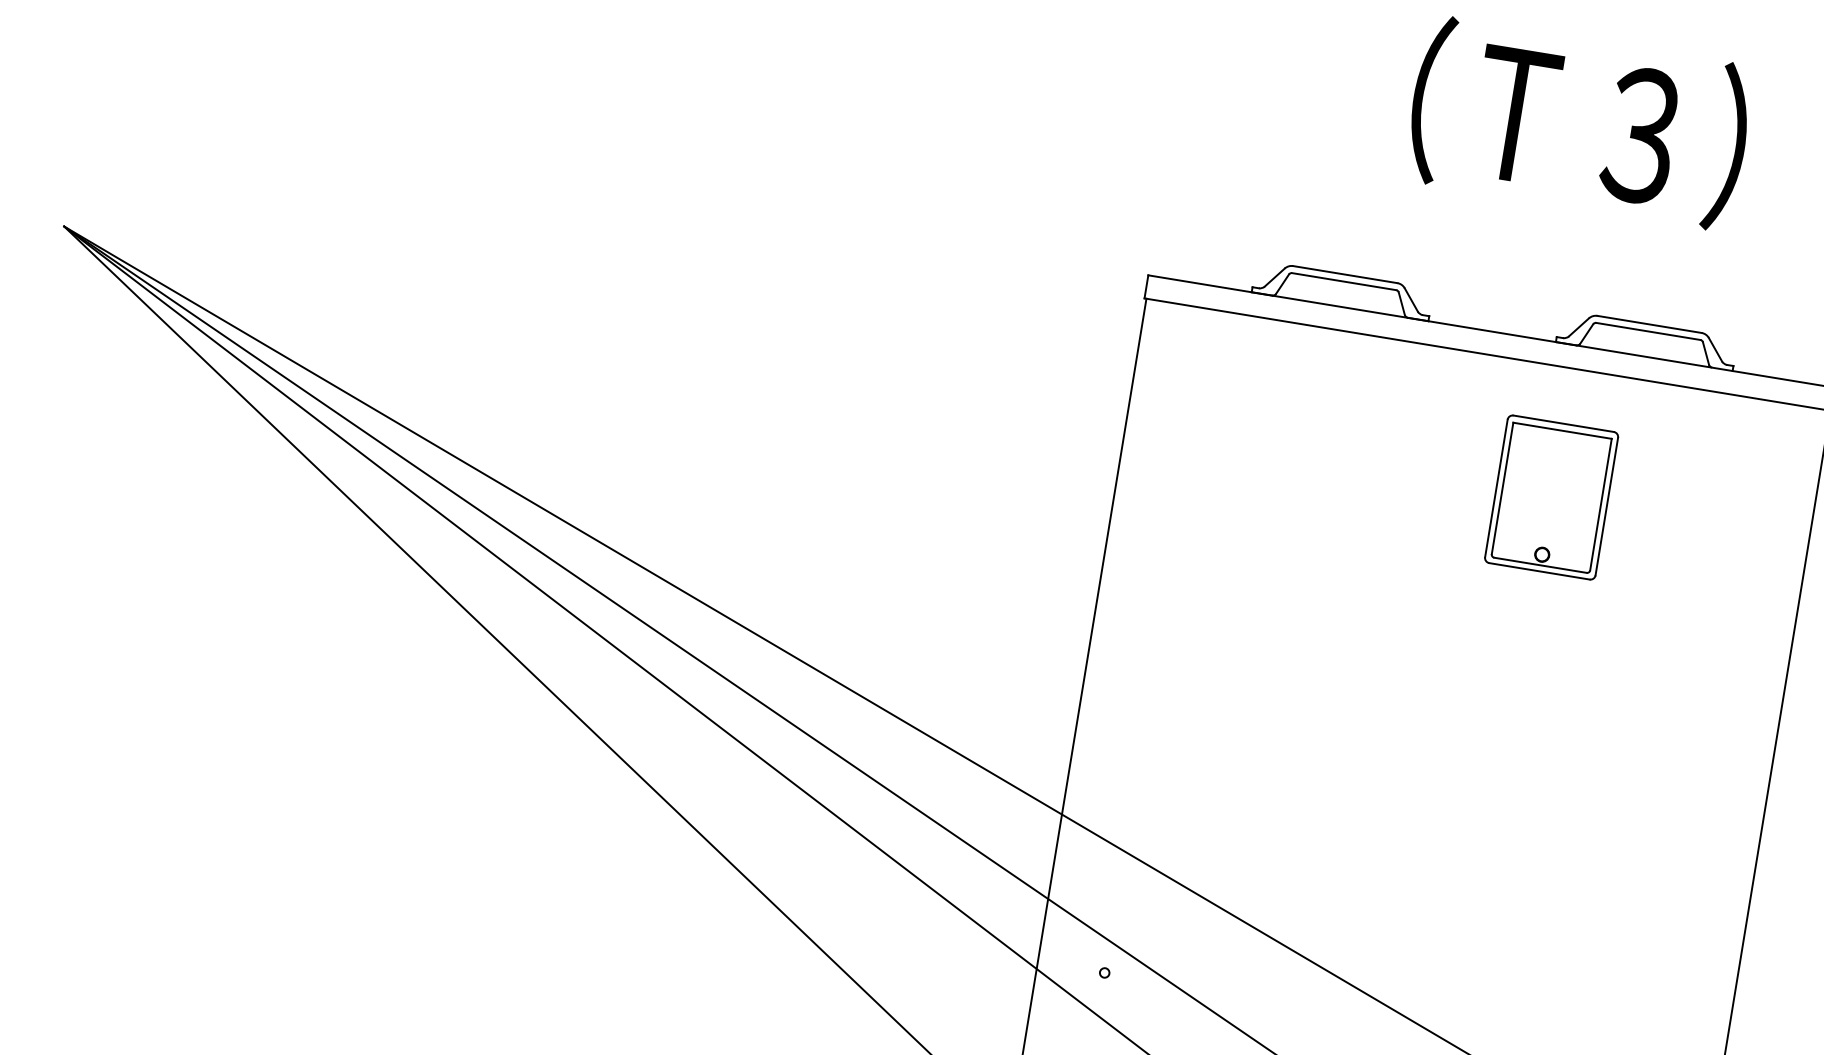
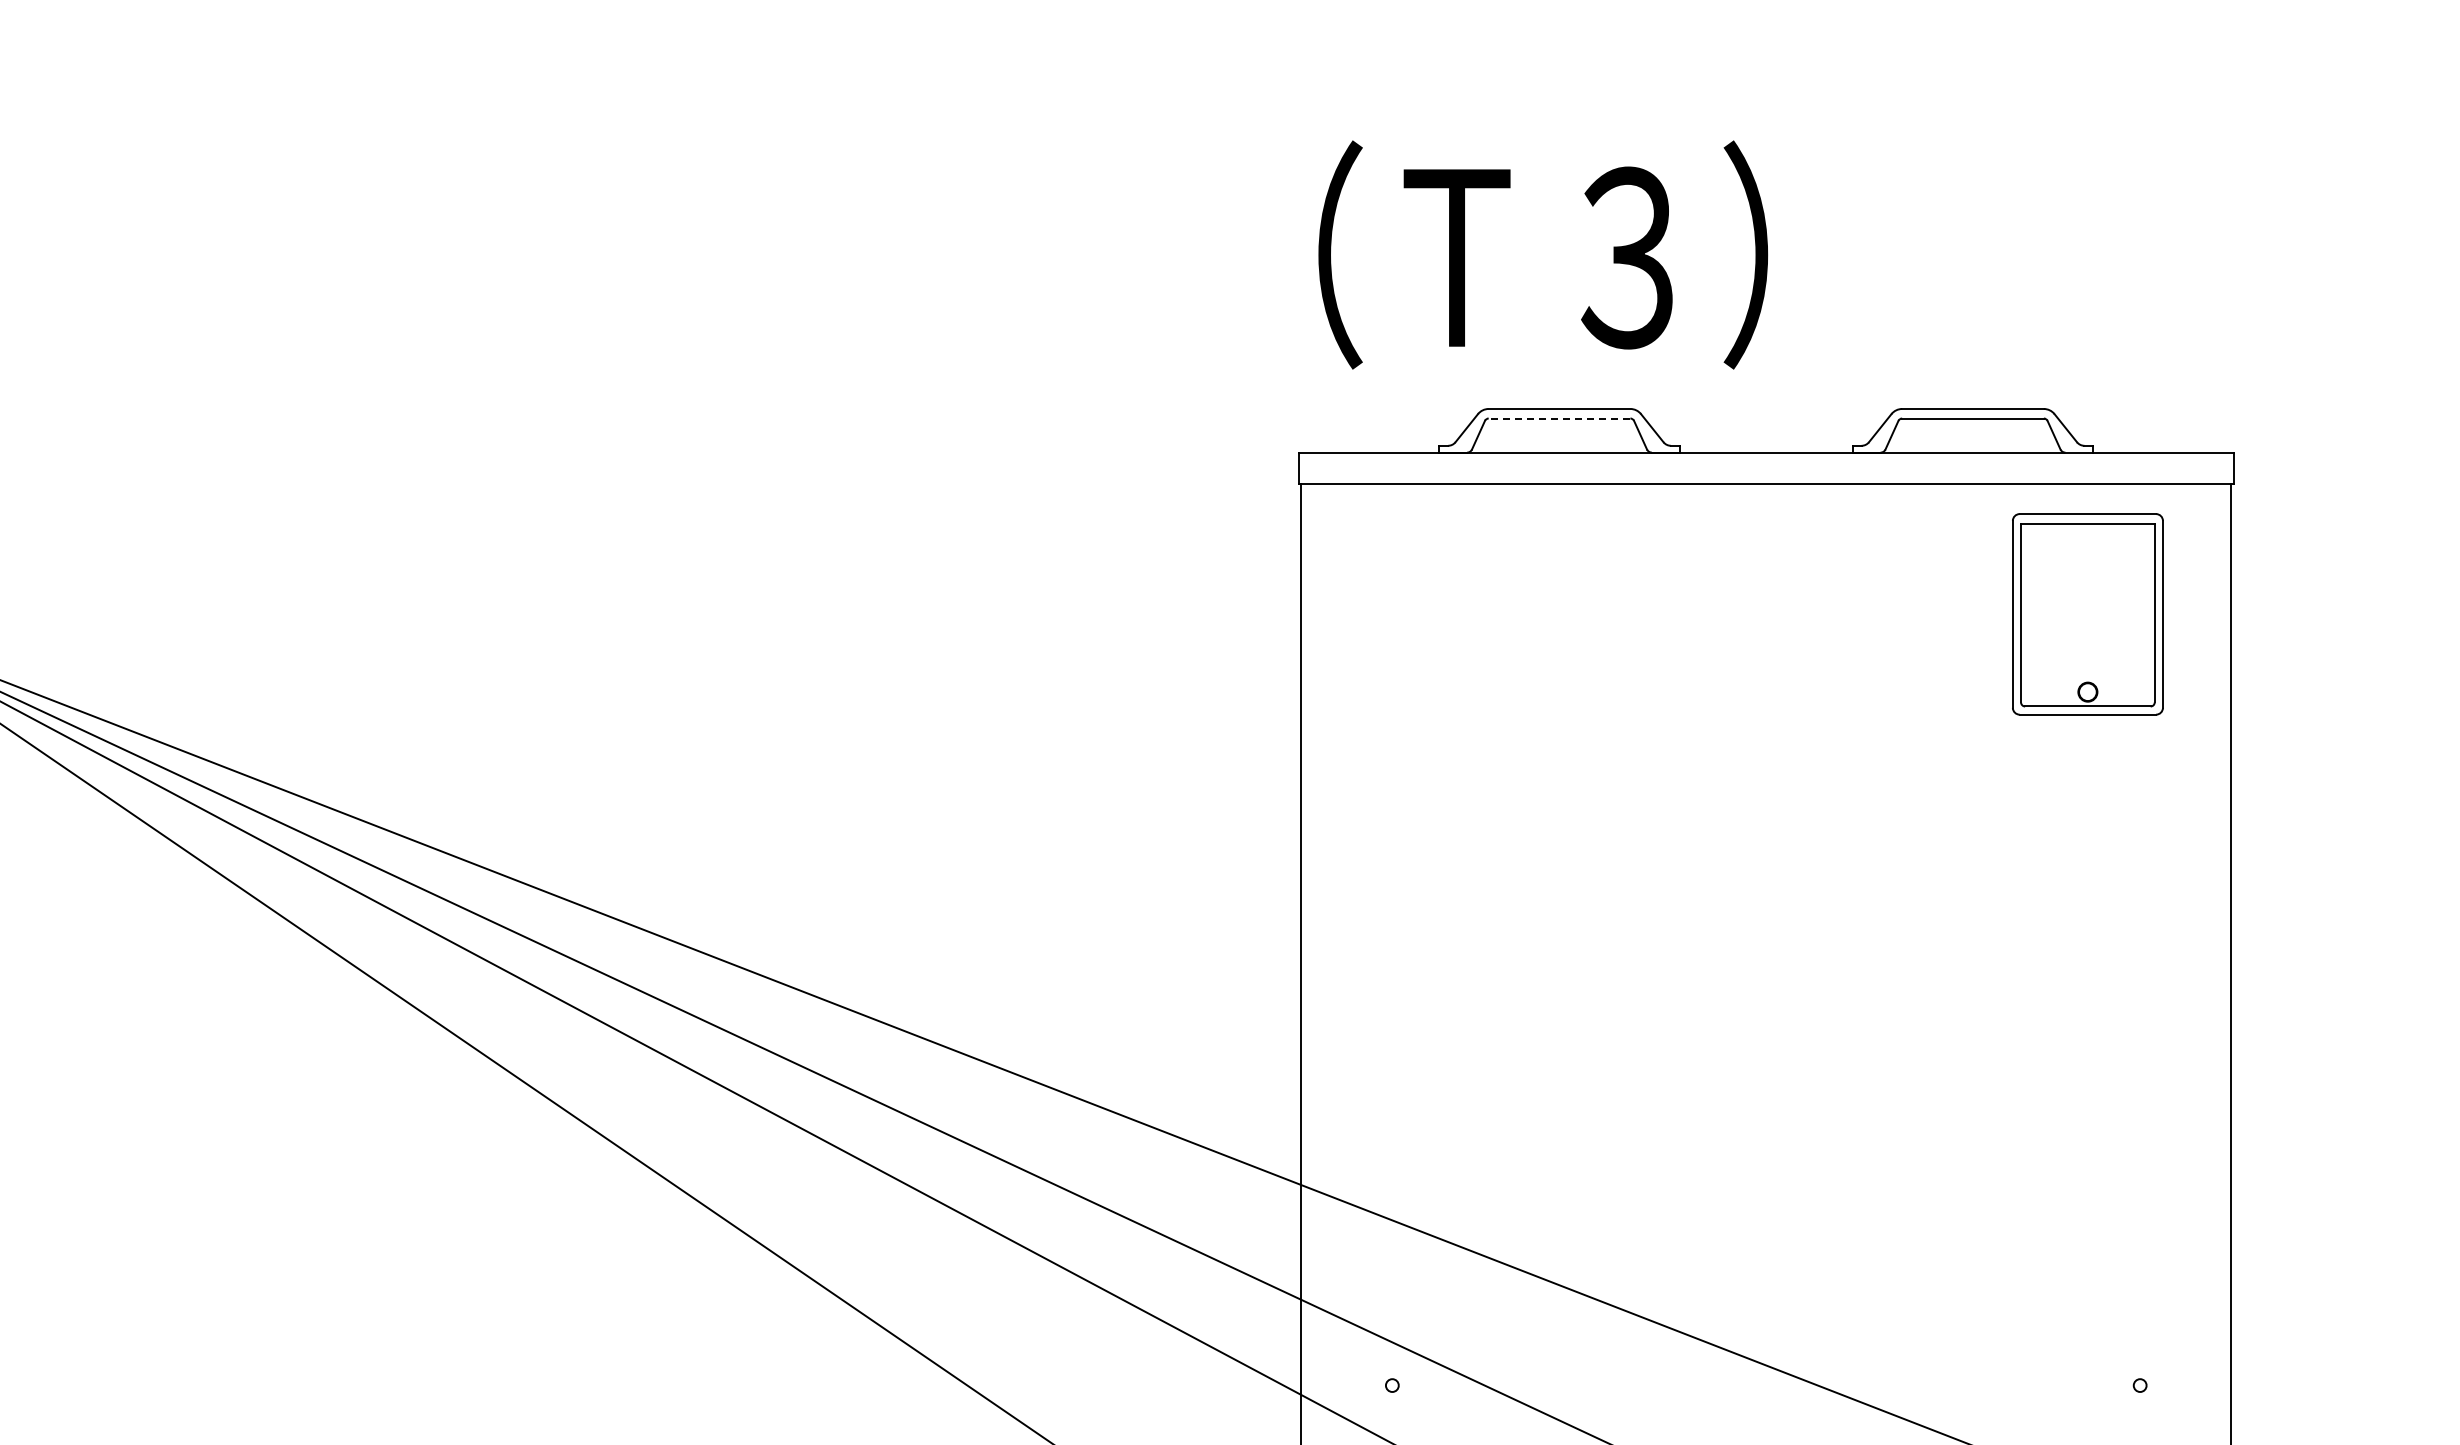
text: (1579, 122) -> (1543, 254), moved
line: (1344, 281) -> (1559, 418), solid -> dashed
part: (1551, 497) -> (2087, 614), moved

